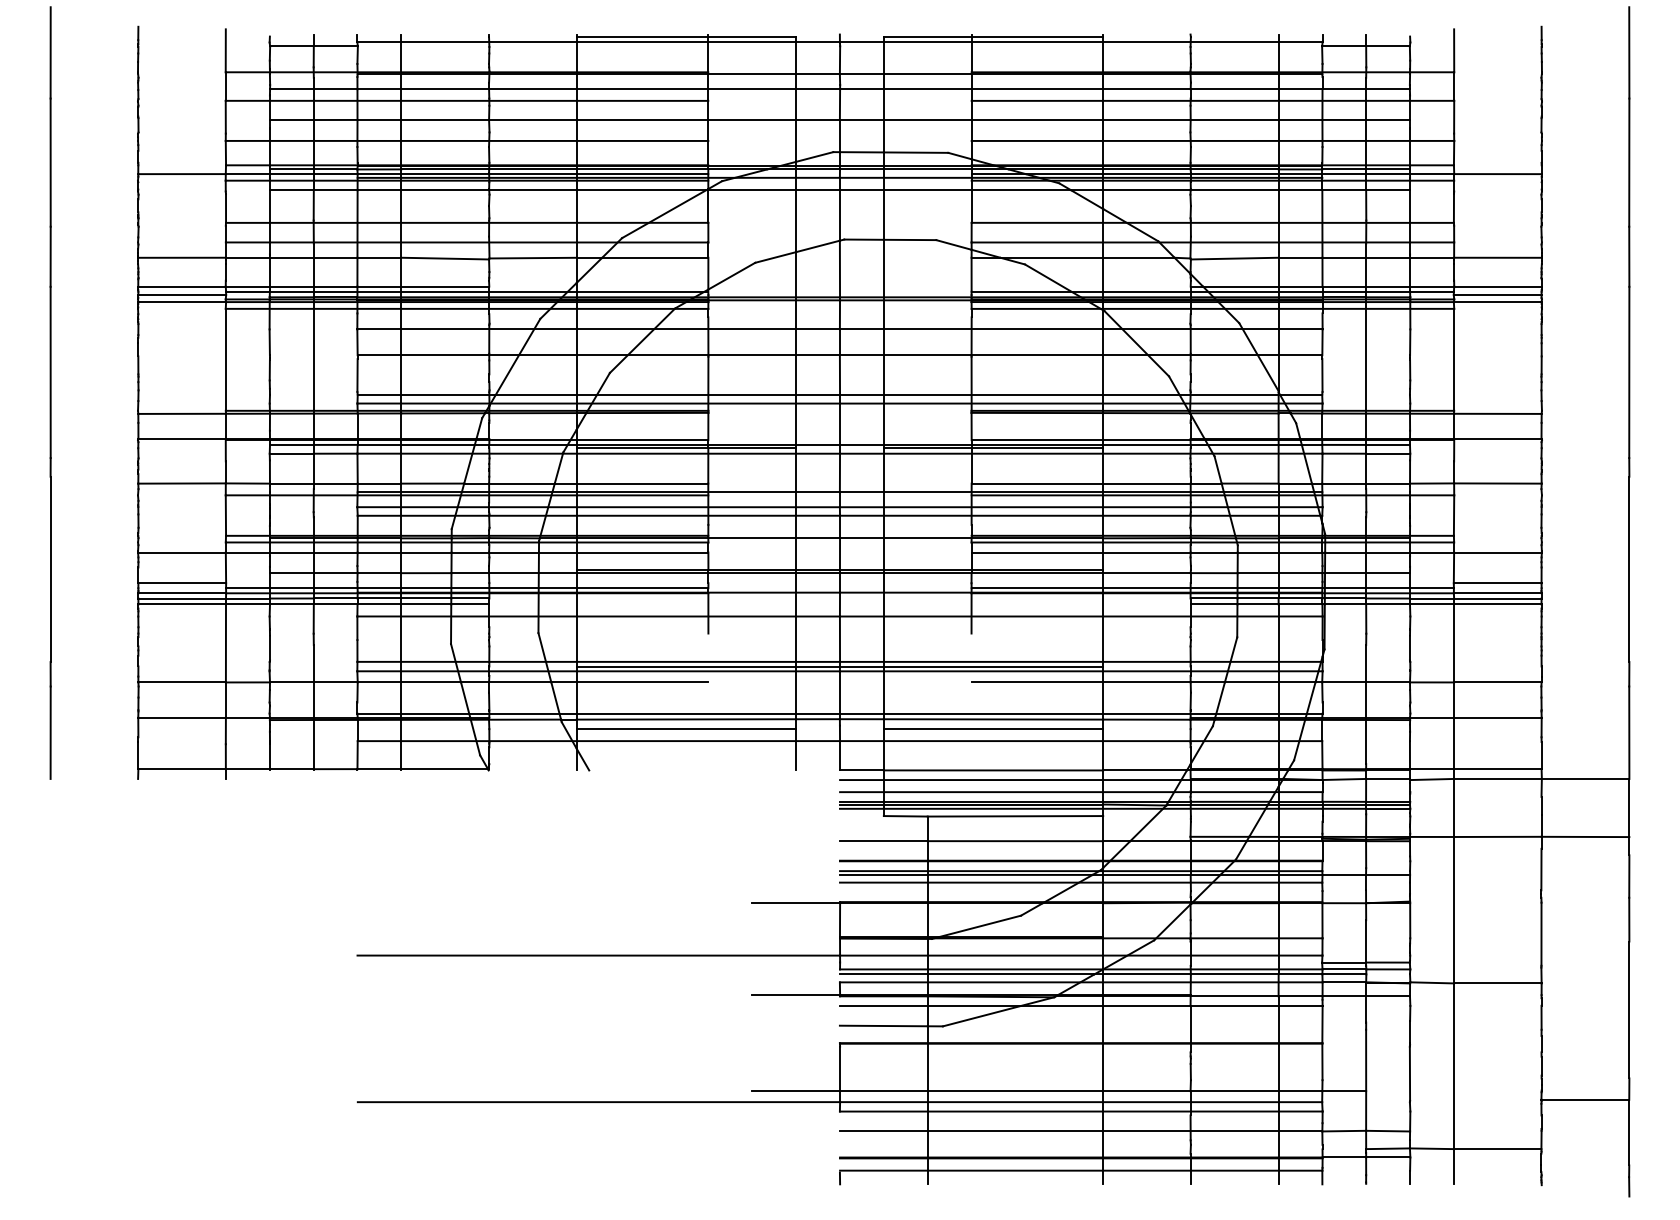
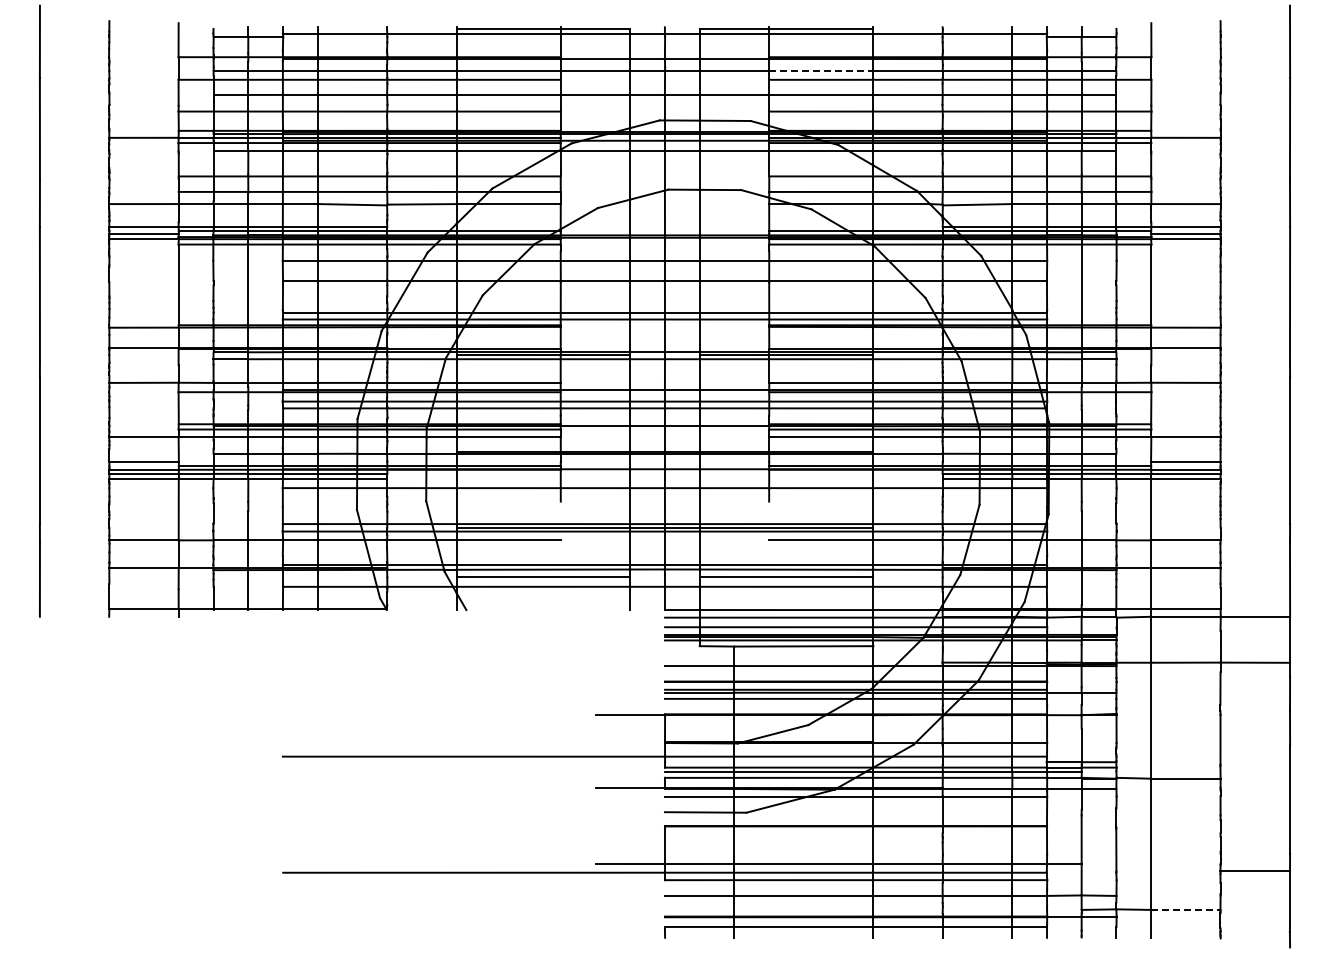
line: (1037, 89) -> (821, 70), solid -> dashed
line: (1497, 1148) -> (1185, 909), solid -> dashed

